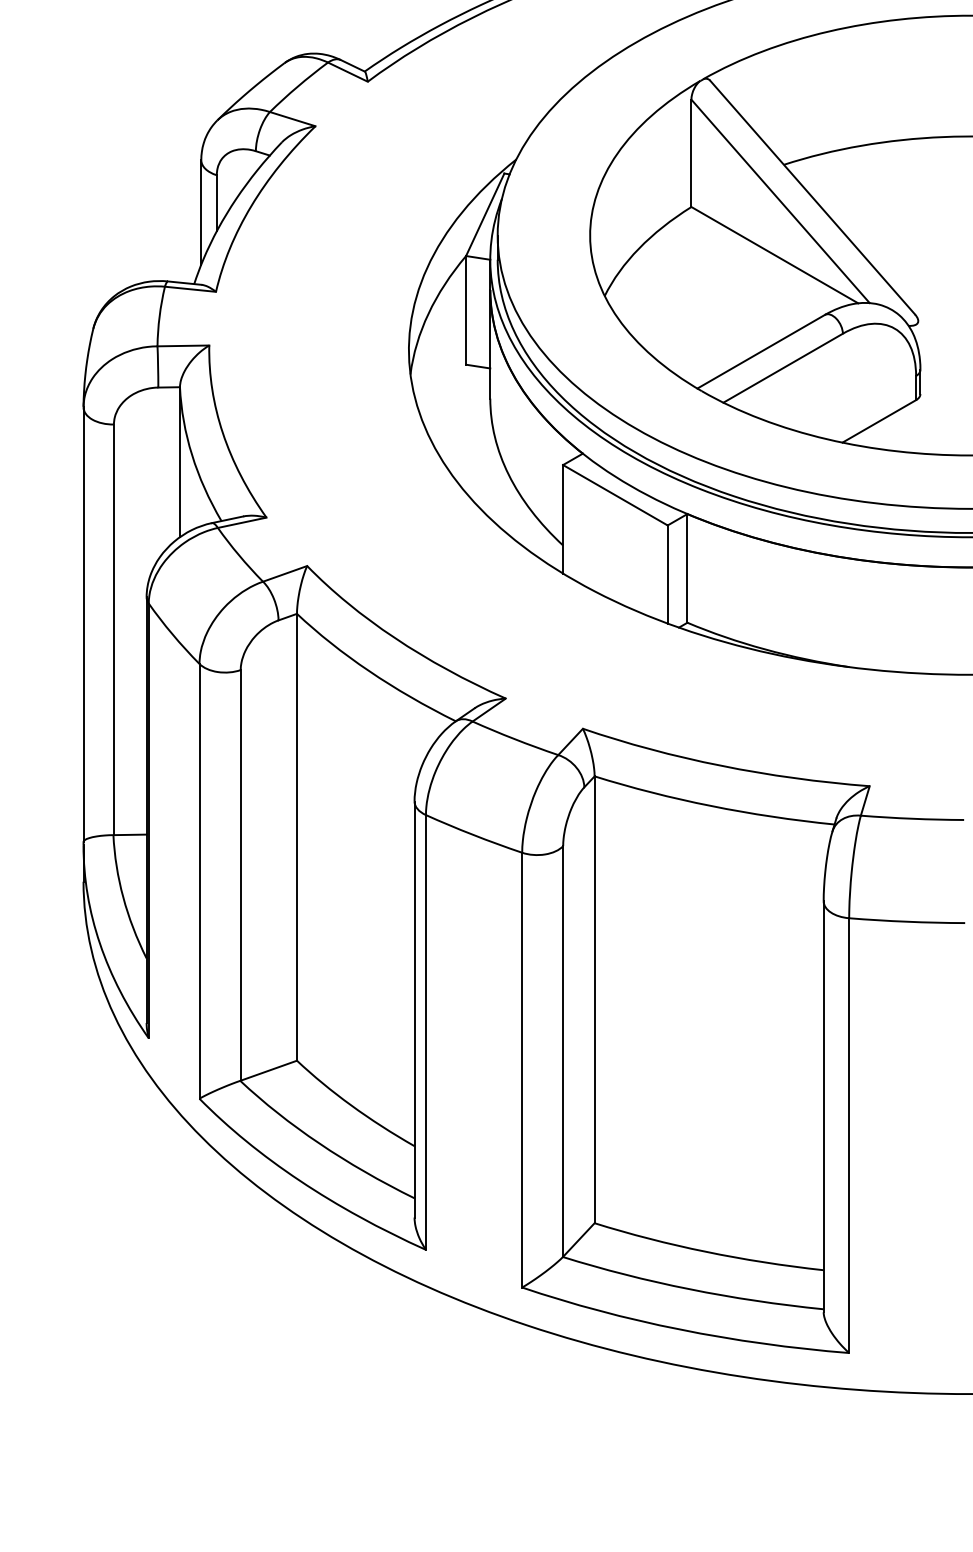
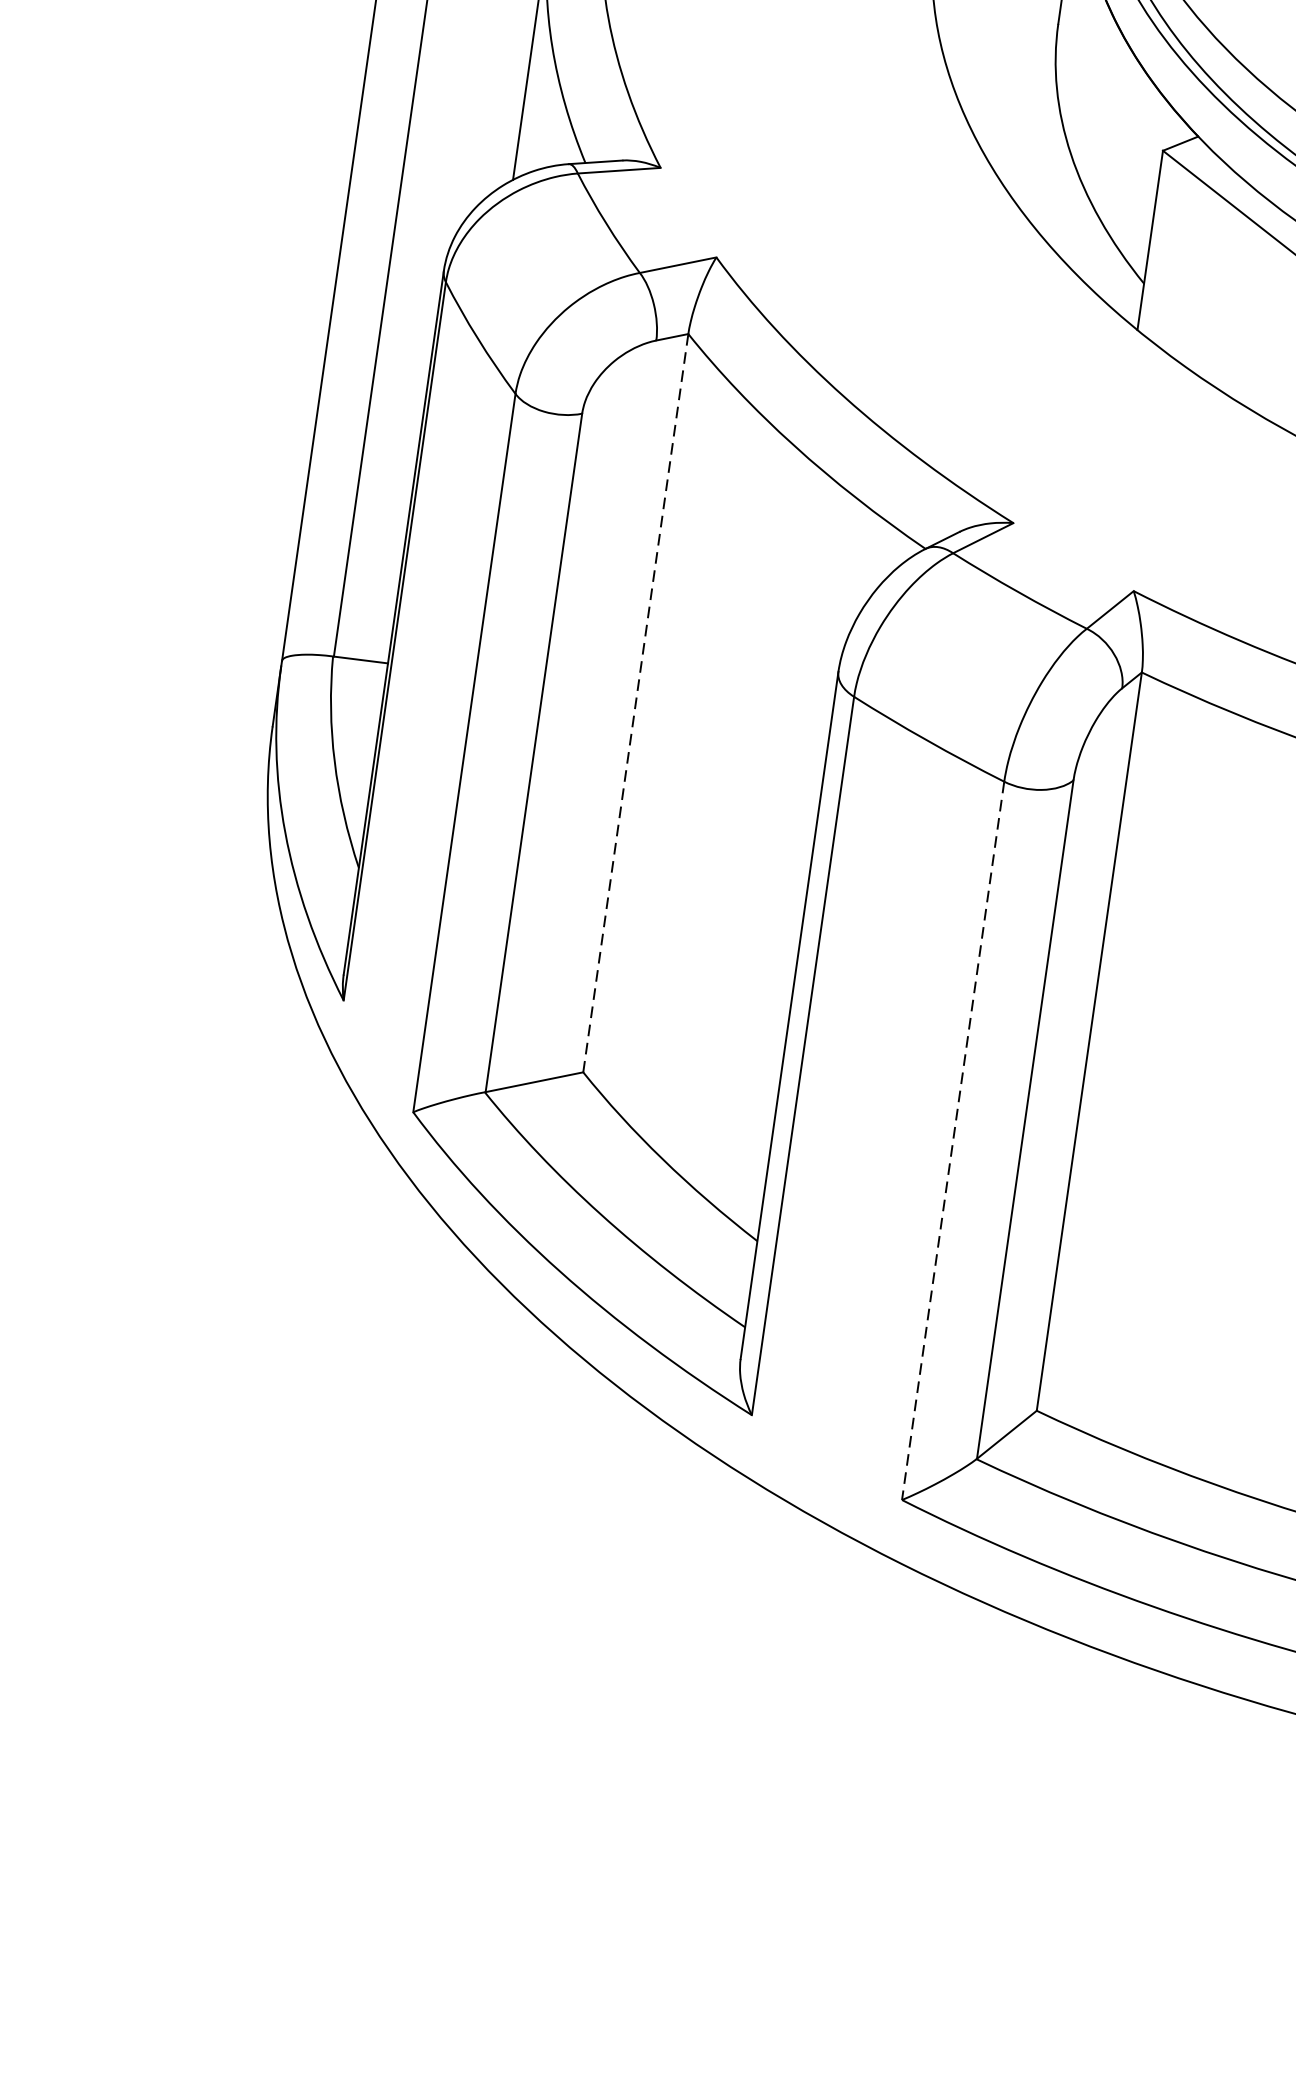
line: (297, 837) -> (636, 703), solid -> dashed
line: (522, 1070) -> (953, 1141), solid -> dashed

